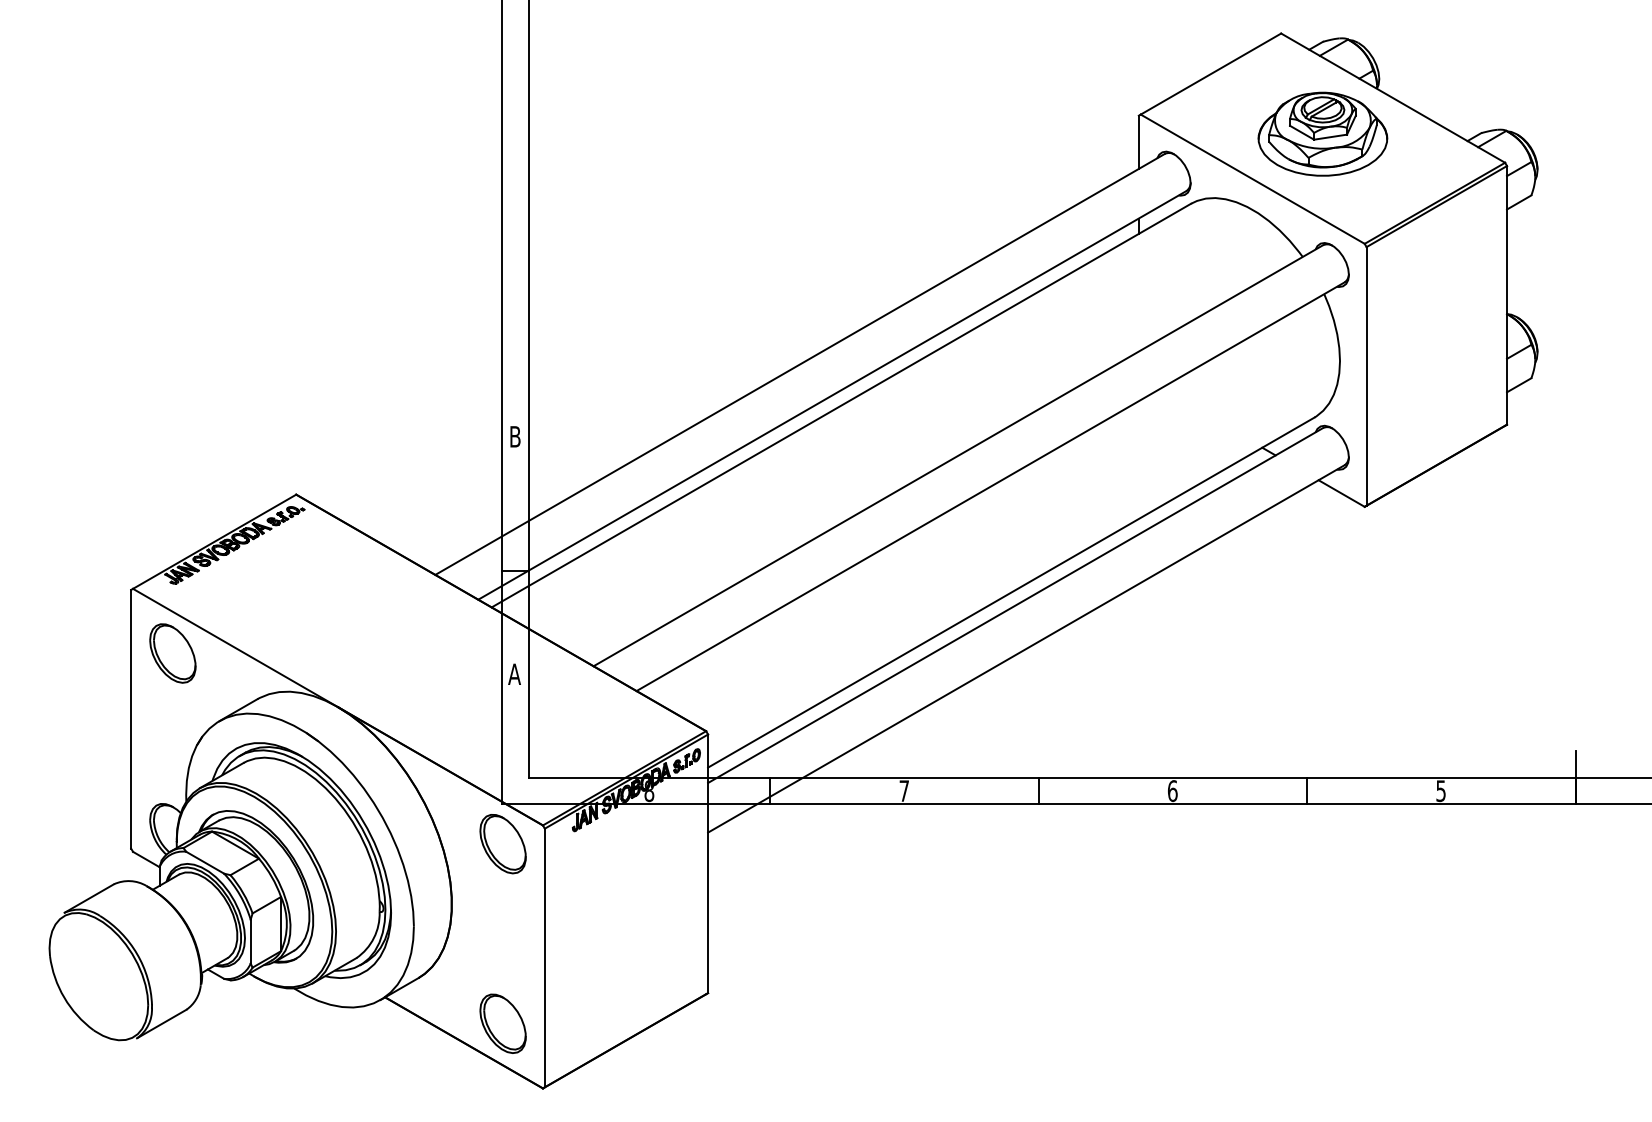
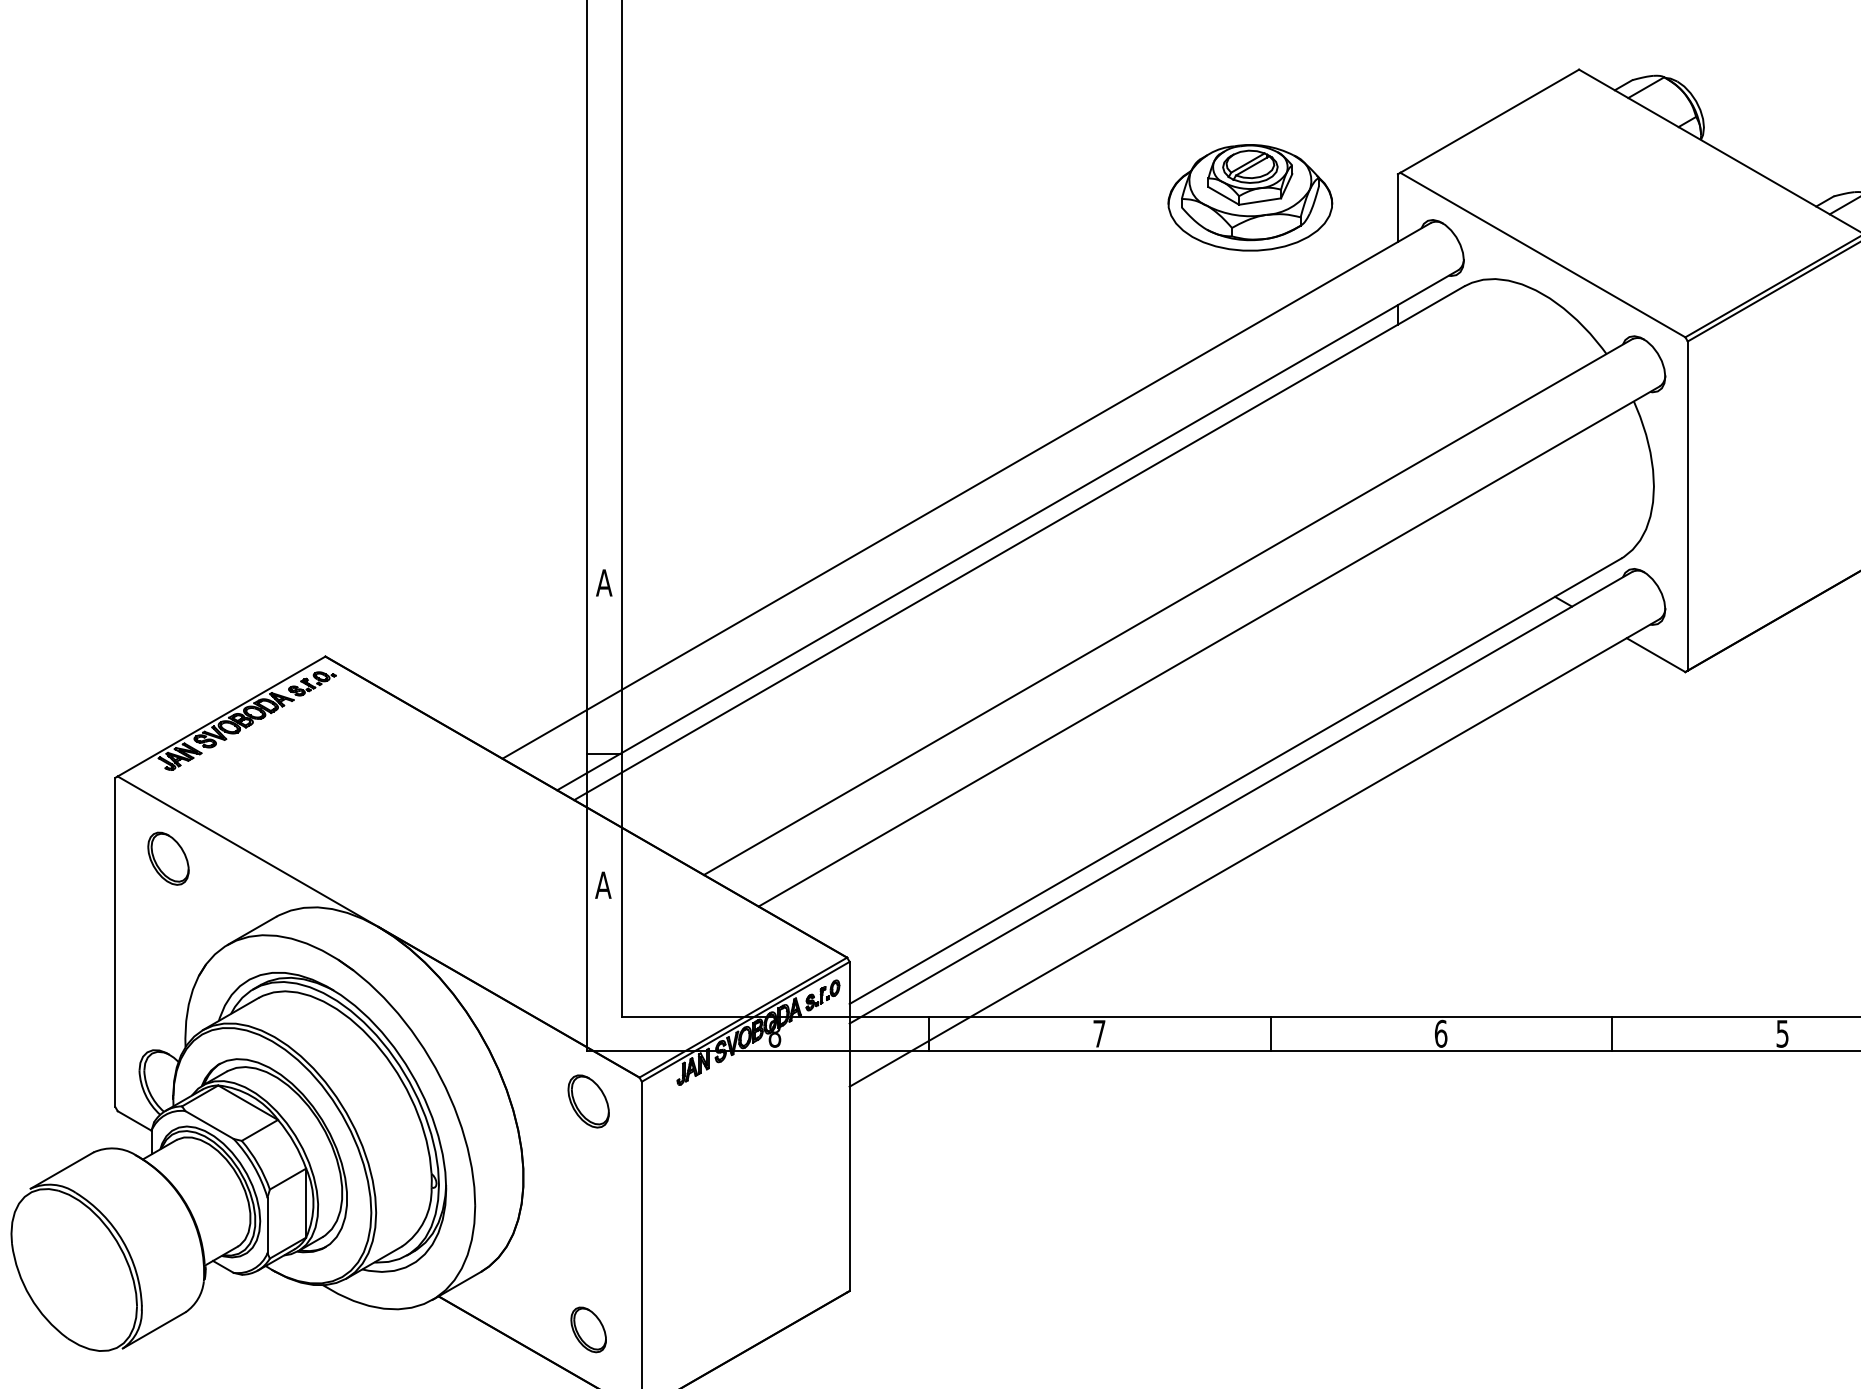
part: (1322, 133) -> (1249, 196), moved
text: (514, 436) -> (603, 582), B -> A
part: (172, 653) -> (167, 858), size x0.7
part: (502, 844) -> (587, 1101), size x0.7
part: (502, 1023) -> (587, 1329), size x0.6

